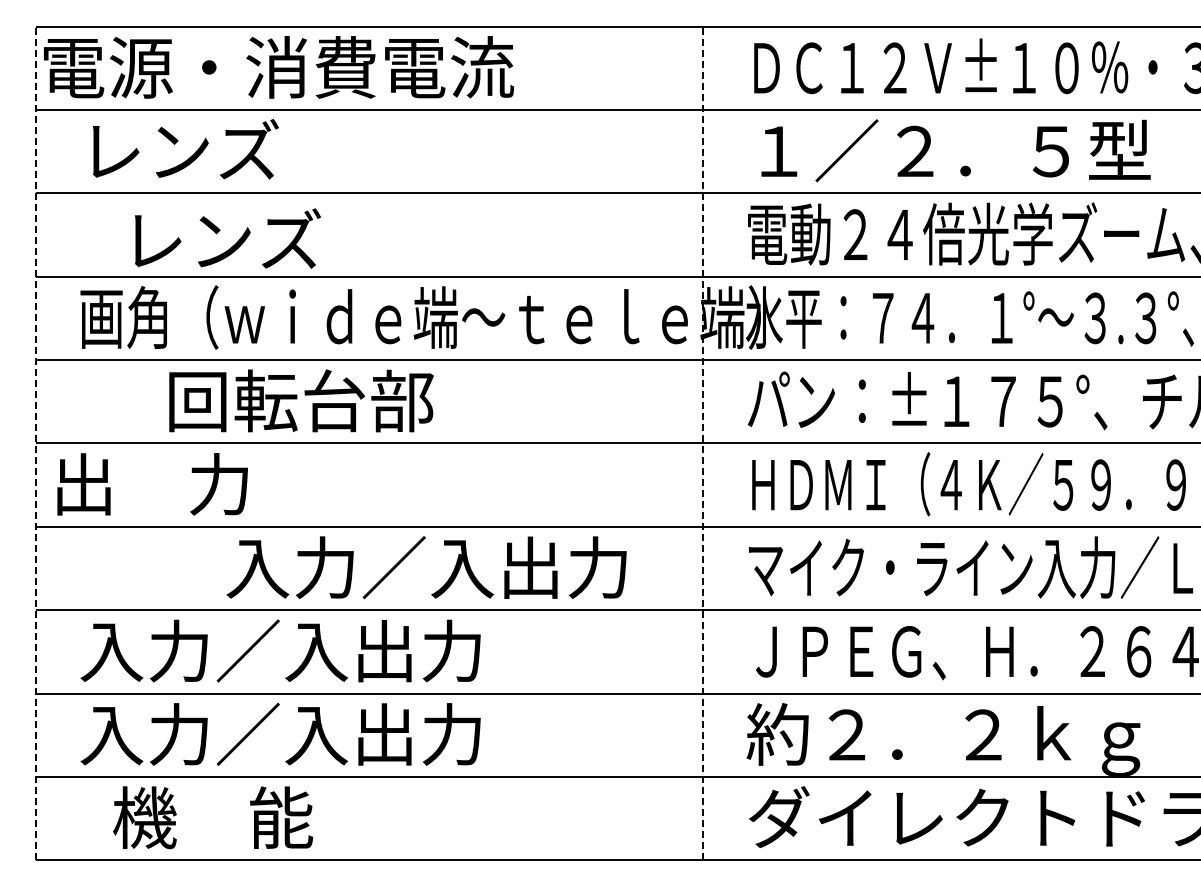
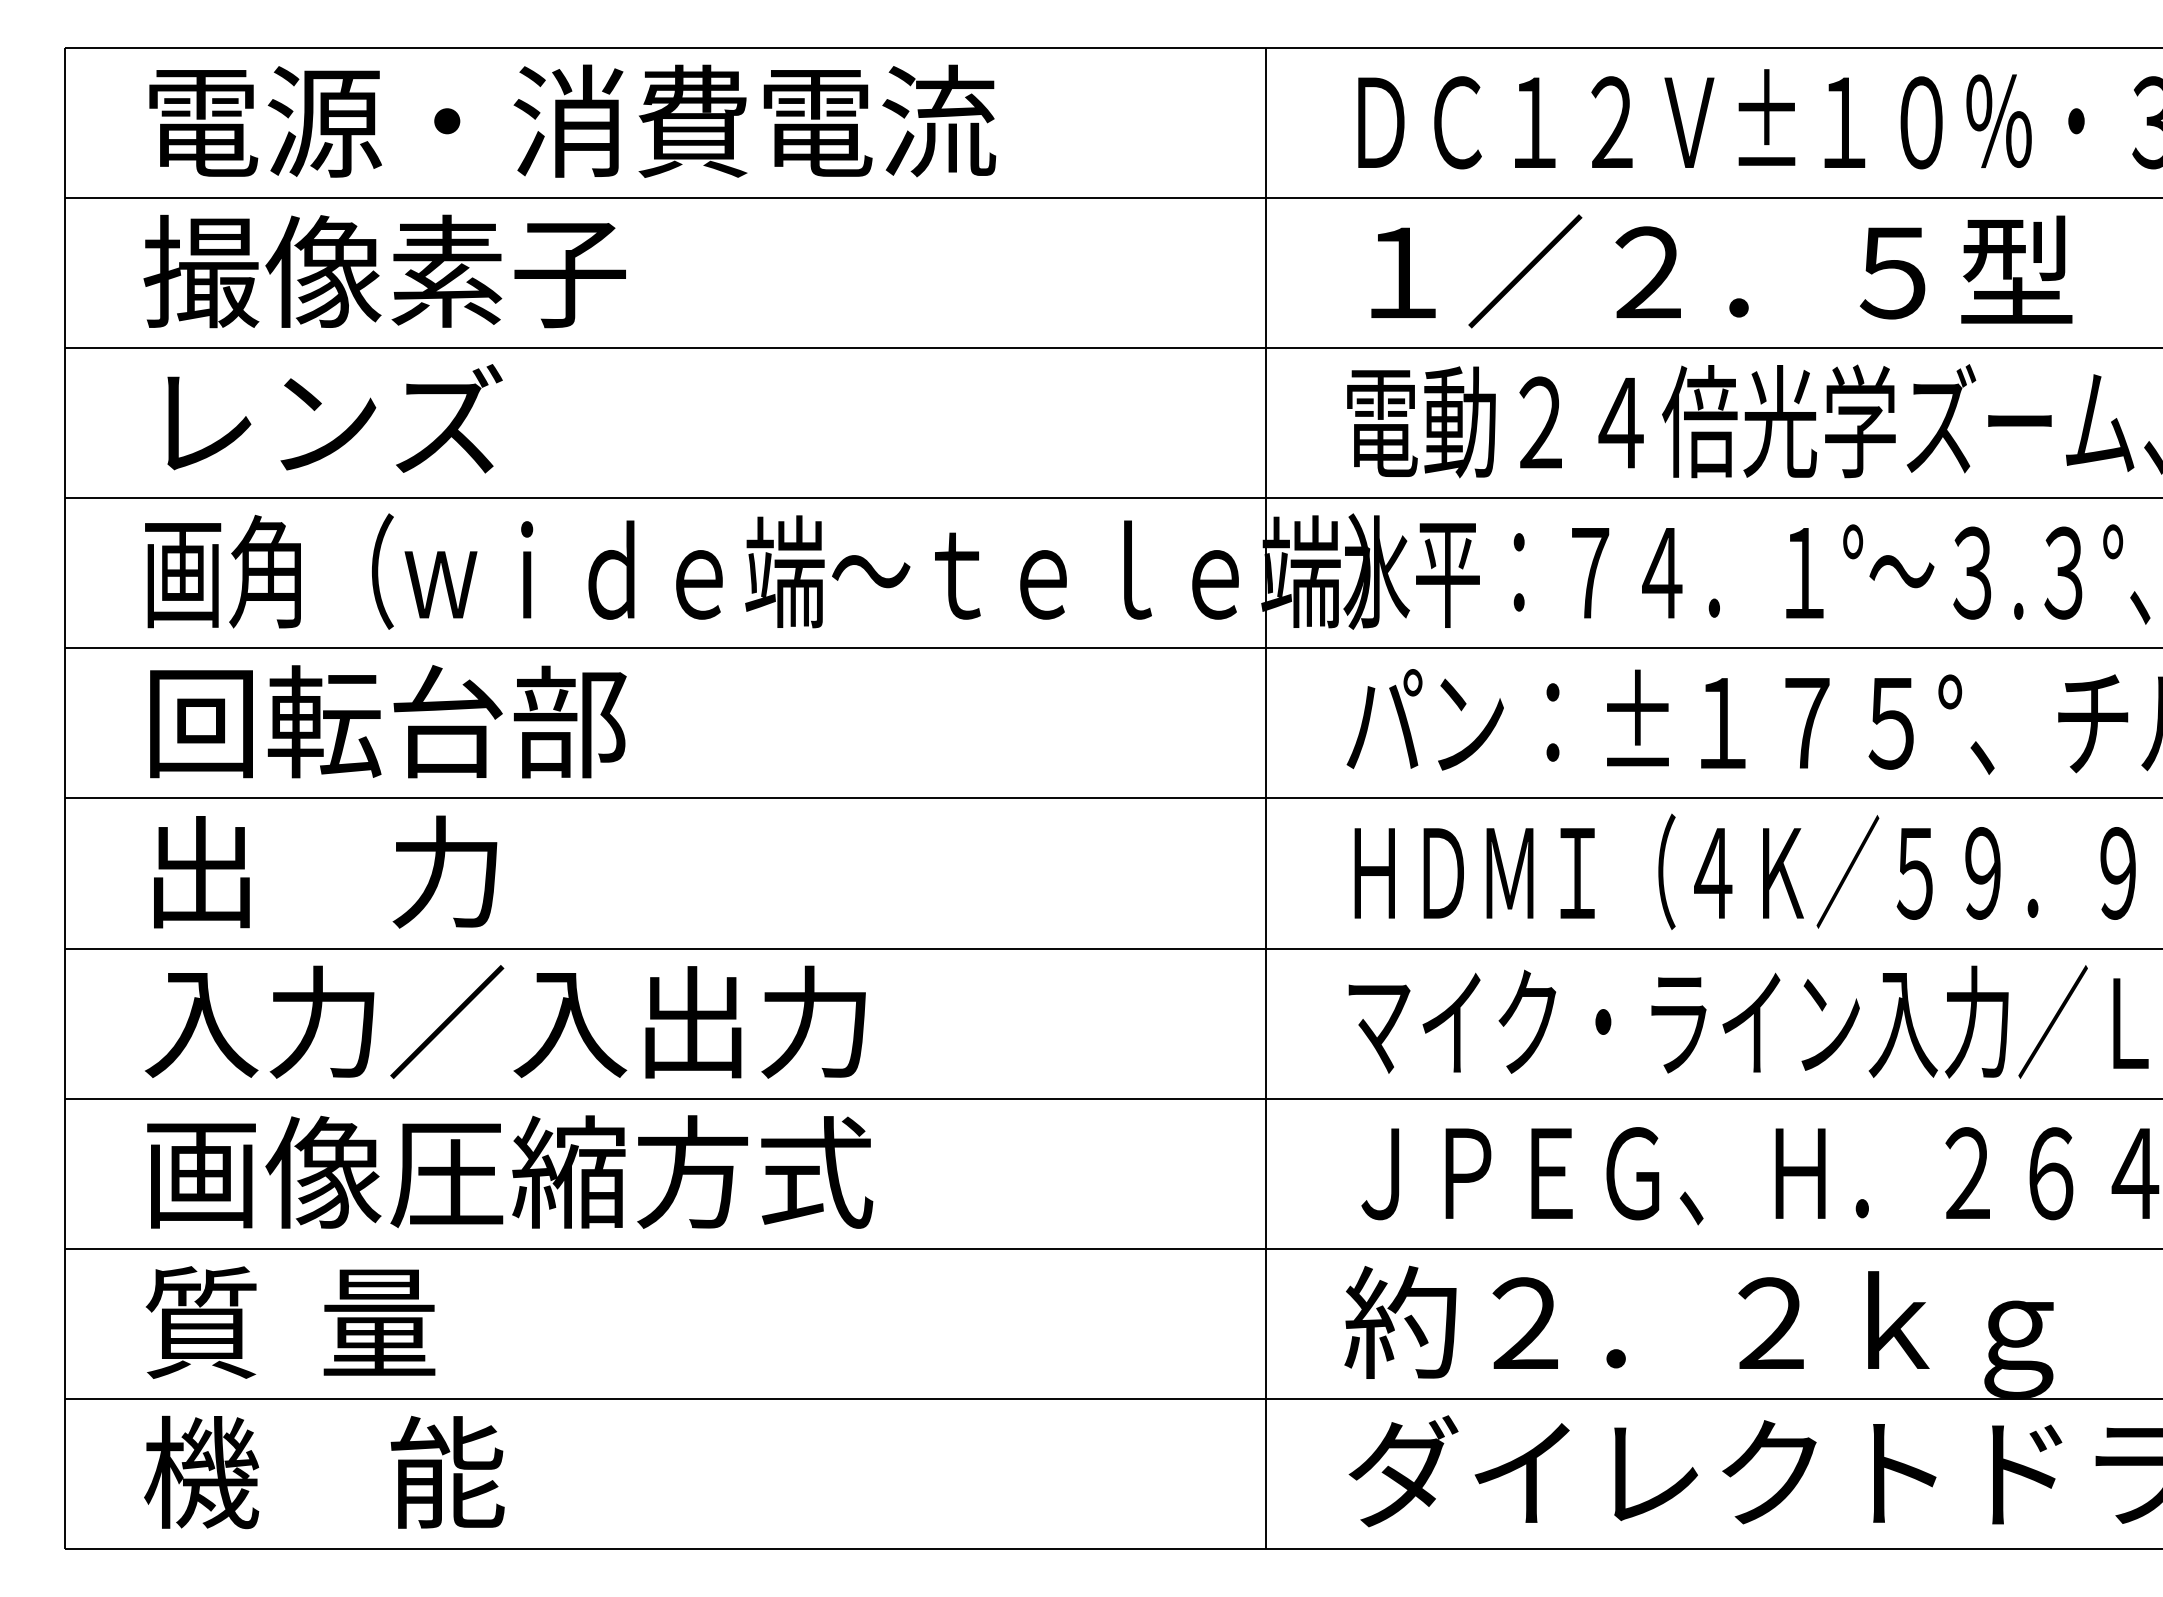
text: (278, 67) -> (571, 121), moved
text: (213, 150) -> (384, 270), レンズ -> 撮像素子
text: (227, 238) -> (334, 418), moved
text: (301, 400) -> (388, 721), moved
line: (36, 443) -> (65, 798), dashed -> solid
line: (702, 443) -> (1265, 798), dashed -> solid
text: (152, 484) -> (325, 872), moved
text: (426, 567) -> (505, 1021), moved
text: (282, 650) -> (508, 1171), 入力／入出力 -> 画像圧縮方式
text: (280, 733) -> (505, 1320), 入力／入出力 -> 質  量
text: (213, 817) -> (325, 1471), moved

